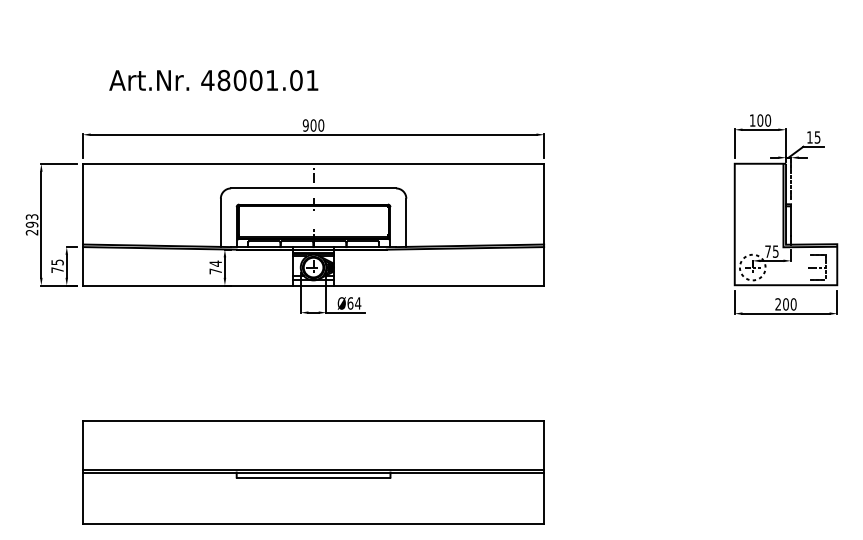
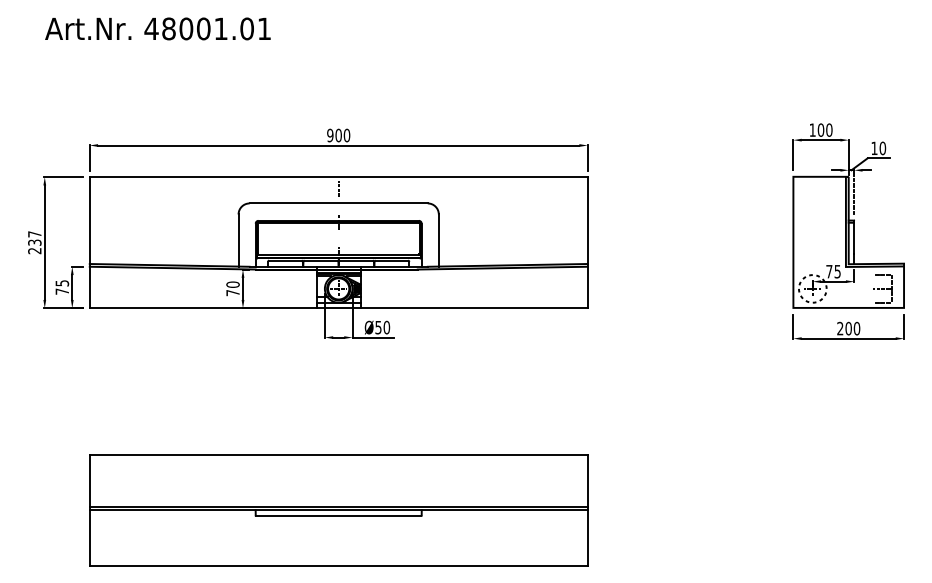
text: (213, 80) -> (157, 28), moved
text: (817, 137) -> (882, 148), 15 -> 10
text: (31, 220) -> (34, 238), 293 -> 237
text: (215, 263) -> (232, 284), 74 -> 70
text: (354, 303) -> (382, 327), Ø64 -> Ø50

